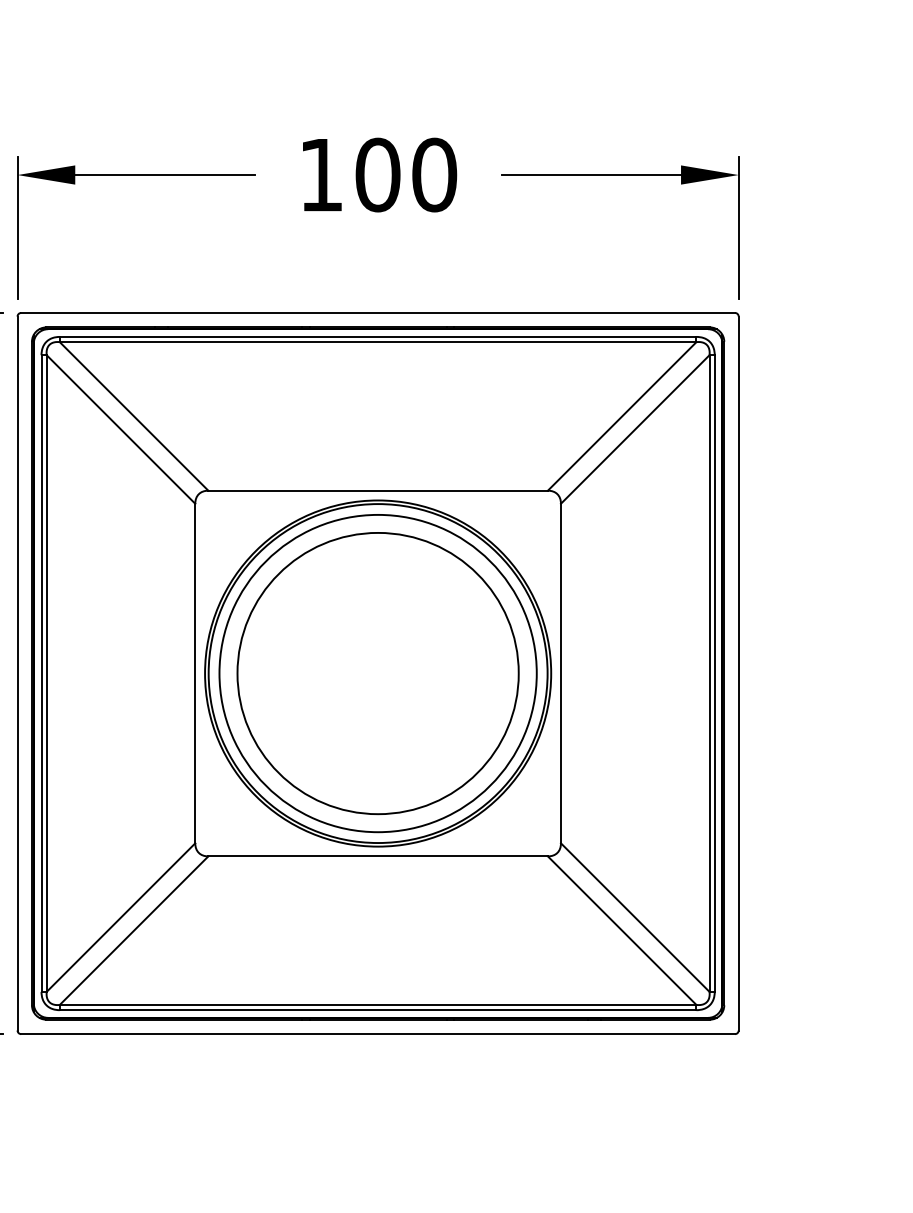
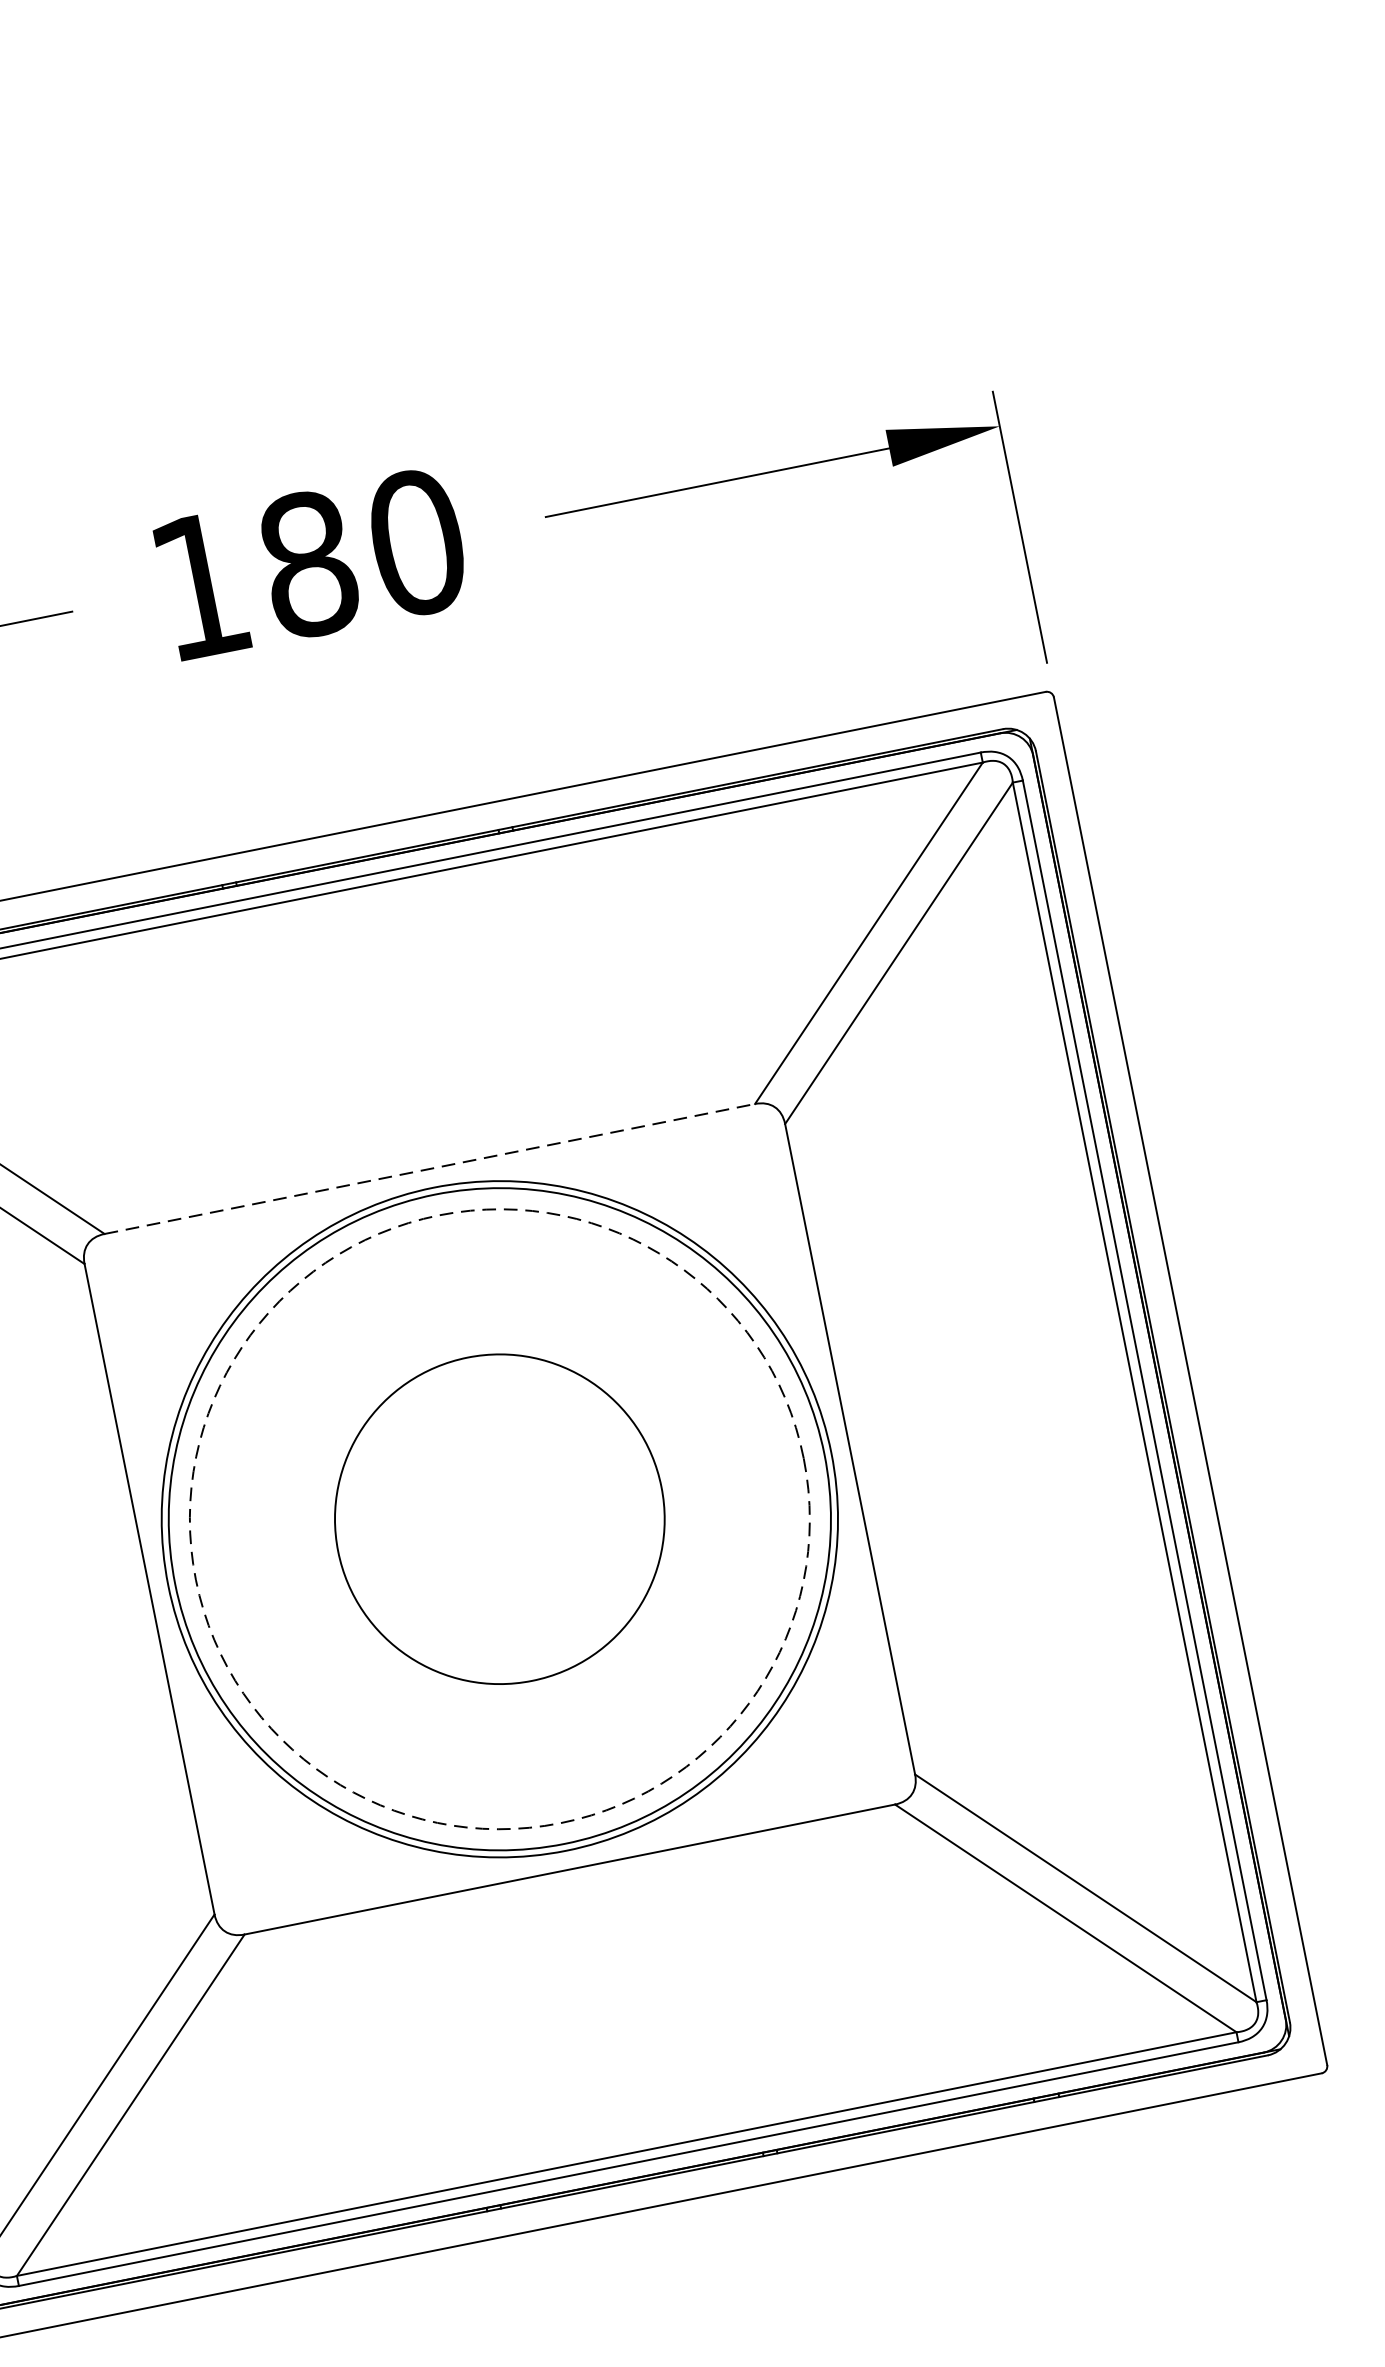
text: (377, 175) -> (307, 565), 100 -> 180
line: (378, 490) -> (430, 1168), solid -> dashed
circle: (377, 673) -> (498, 1519), size x0.6
circle: (377, 673) -> (498, 1519), solid -> dashed

